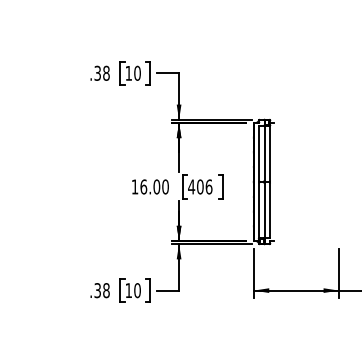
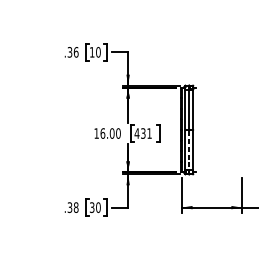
text: (106, 72) -> (76, 51), .38 -> .36
text: (204, 186) -> (146, 133), 406 -> 431
line: (264, 210) -> (189, 150), solid -> dashed
text: (128, 290) -> (91, 207), 10 -> 30

